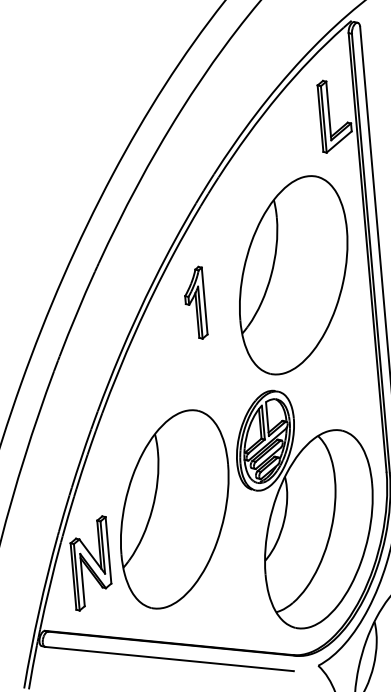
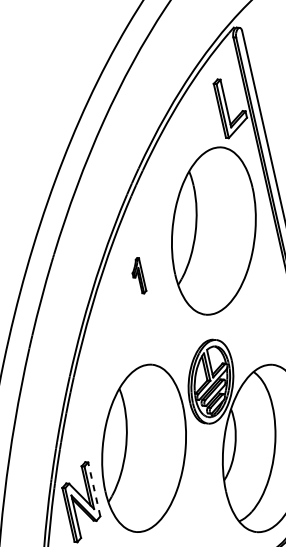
part: (293, 275) -> (213, 231), moved
part: (196, 302) -> (138, 275), size x0.6
line: (108, 549) -> (94, 488), solid -> dashed

